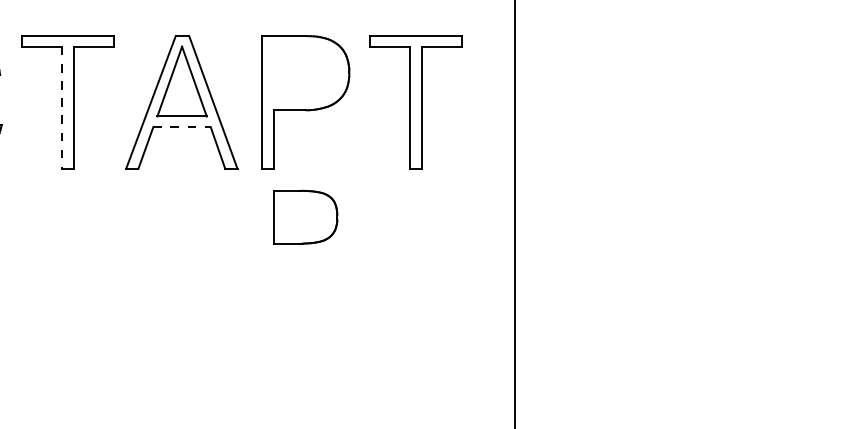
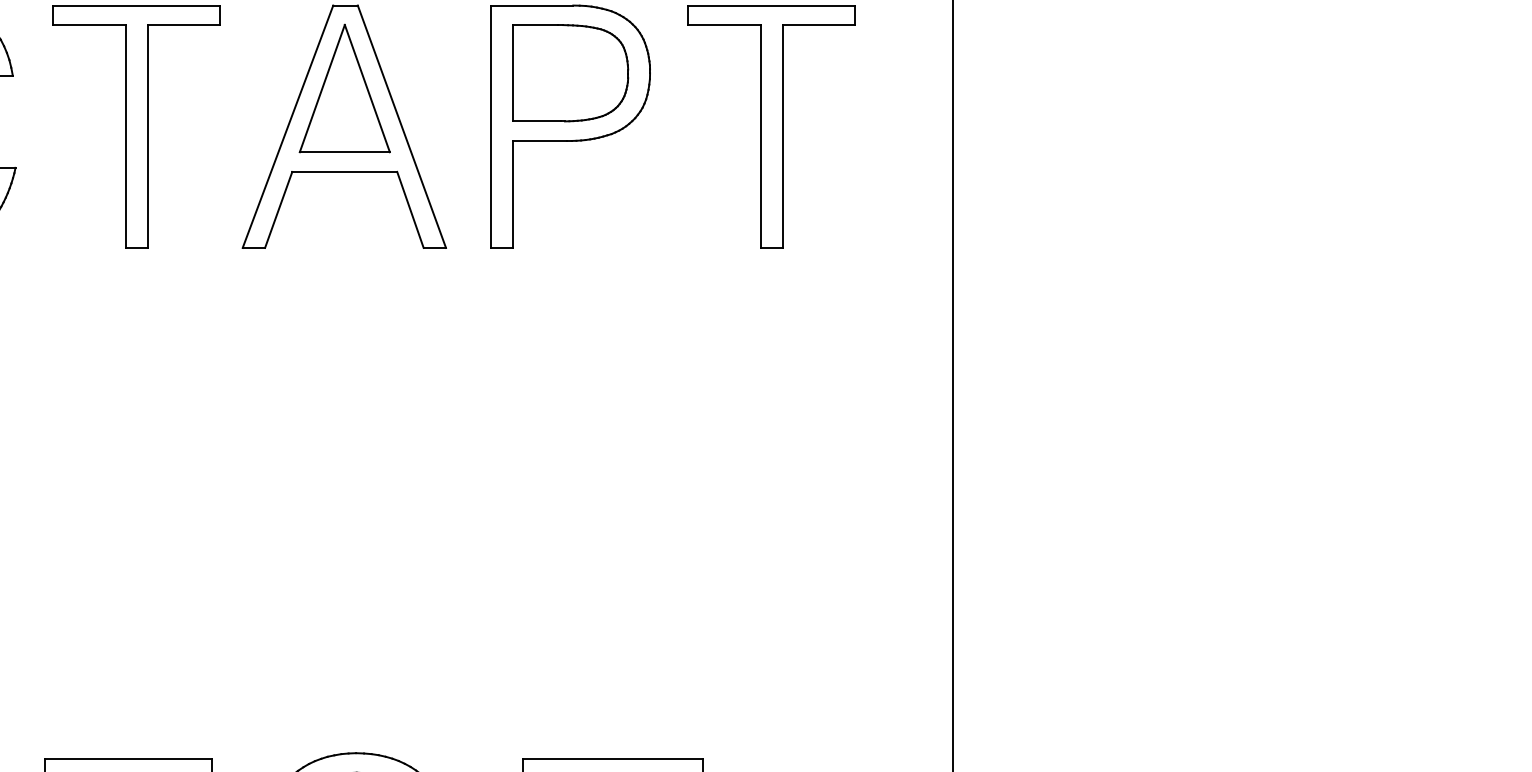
line: (62, 108) -> (126, 137), dashed -> solid
line: (182, 127) -> (345, 172), dashed -> solid
part: (305, 216) -> (570, 71), moved

